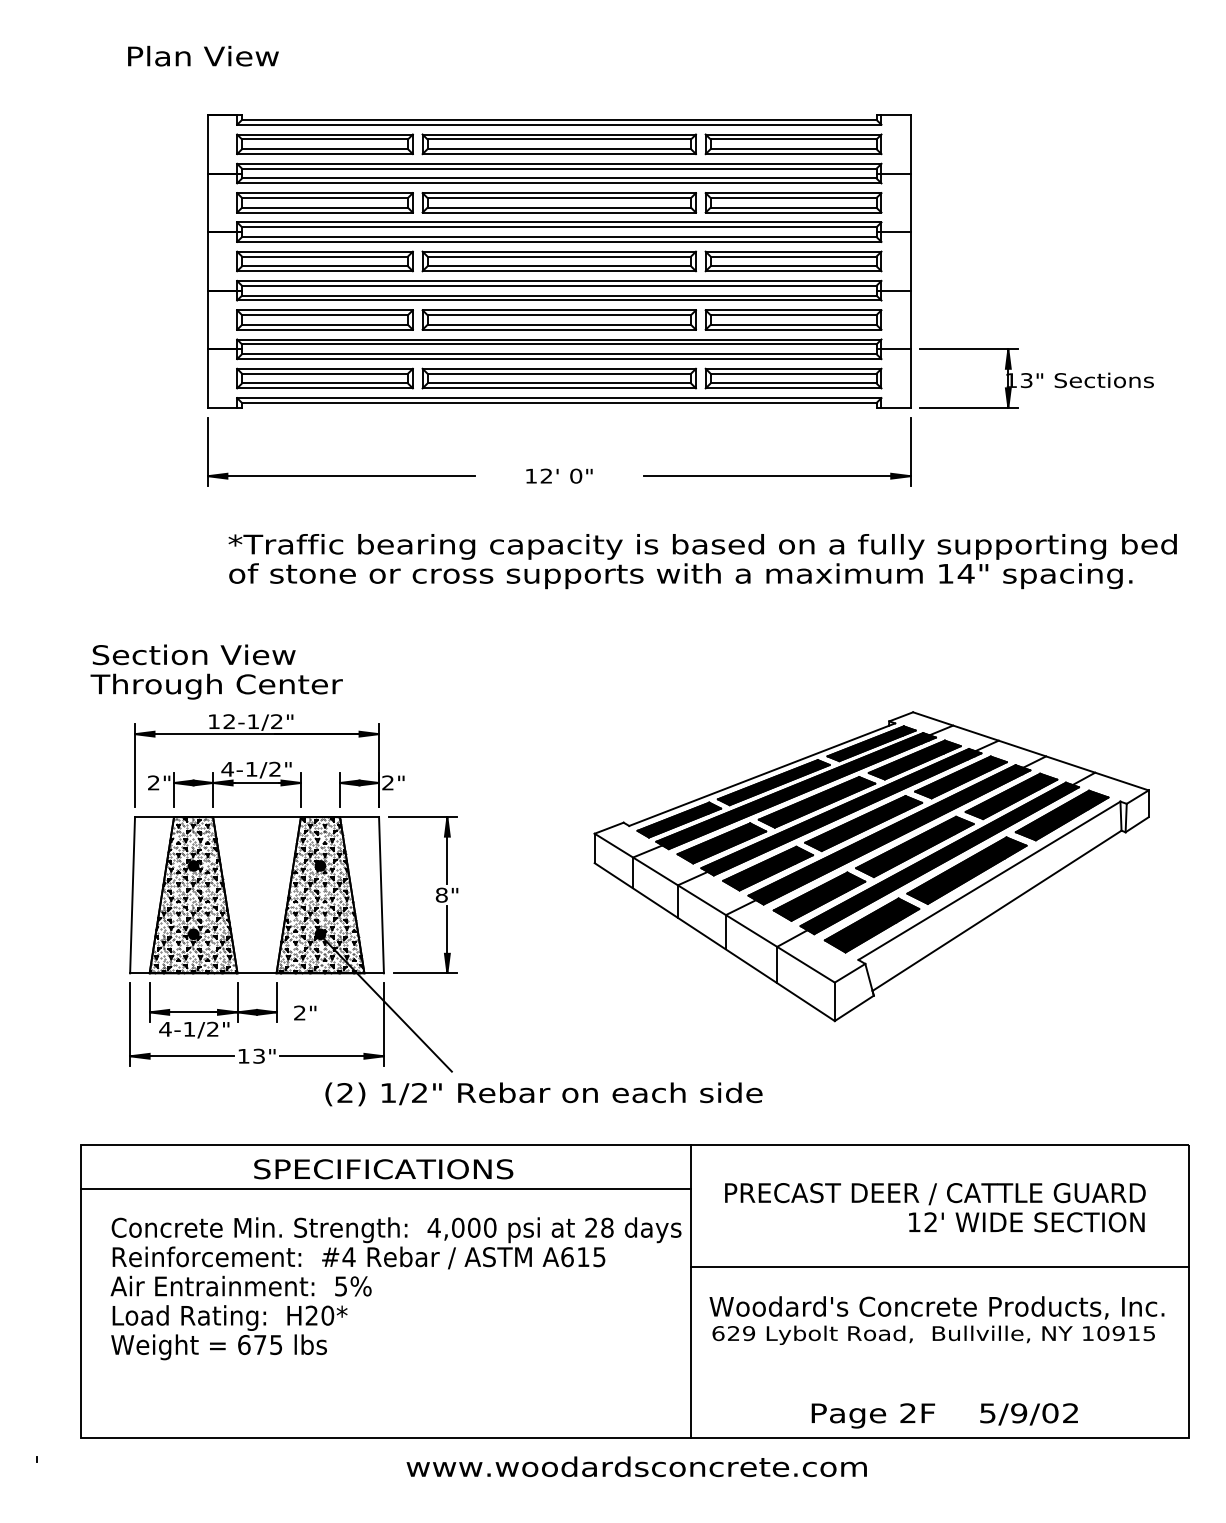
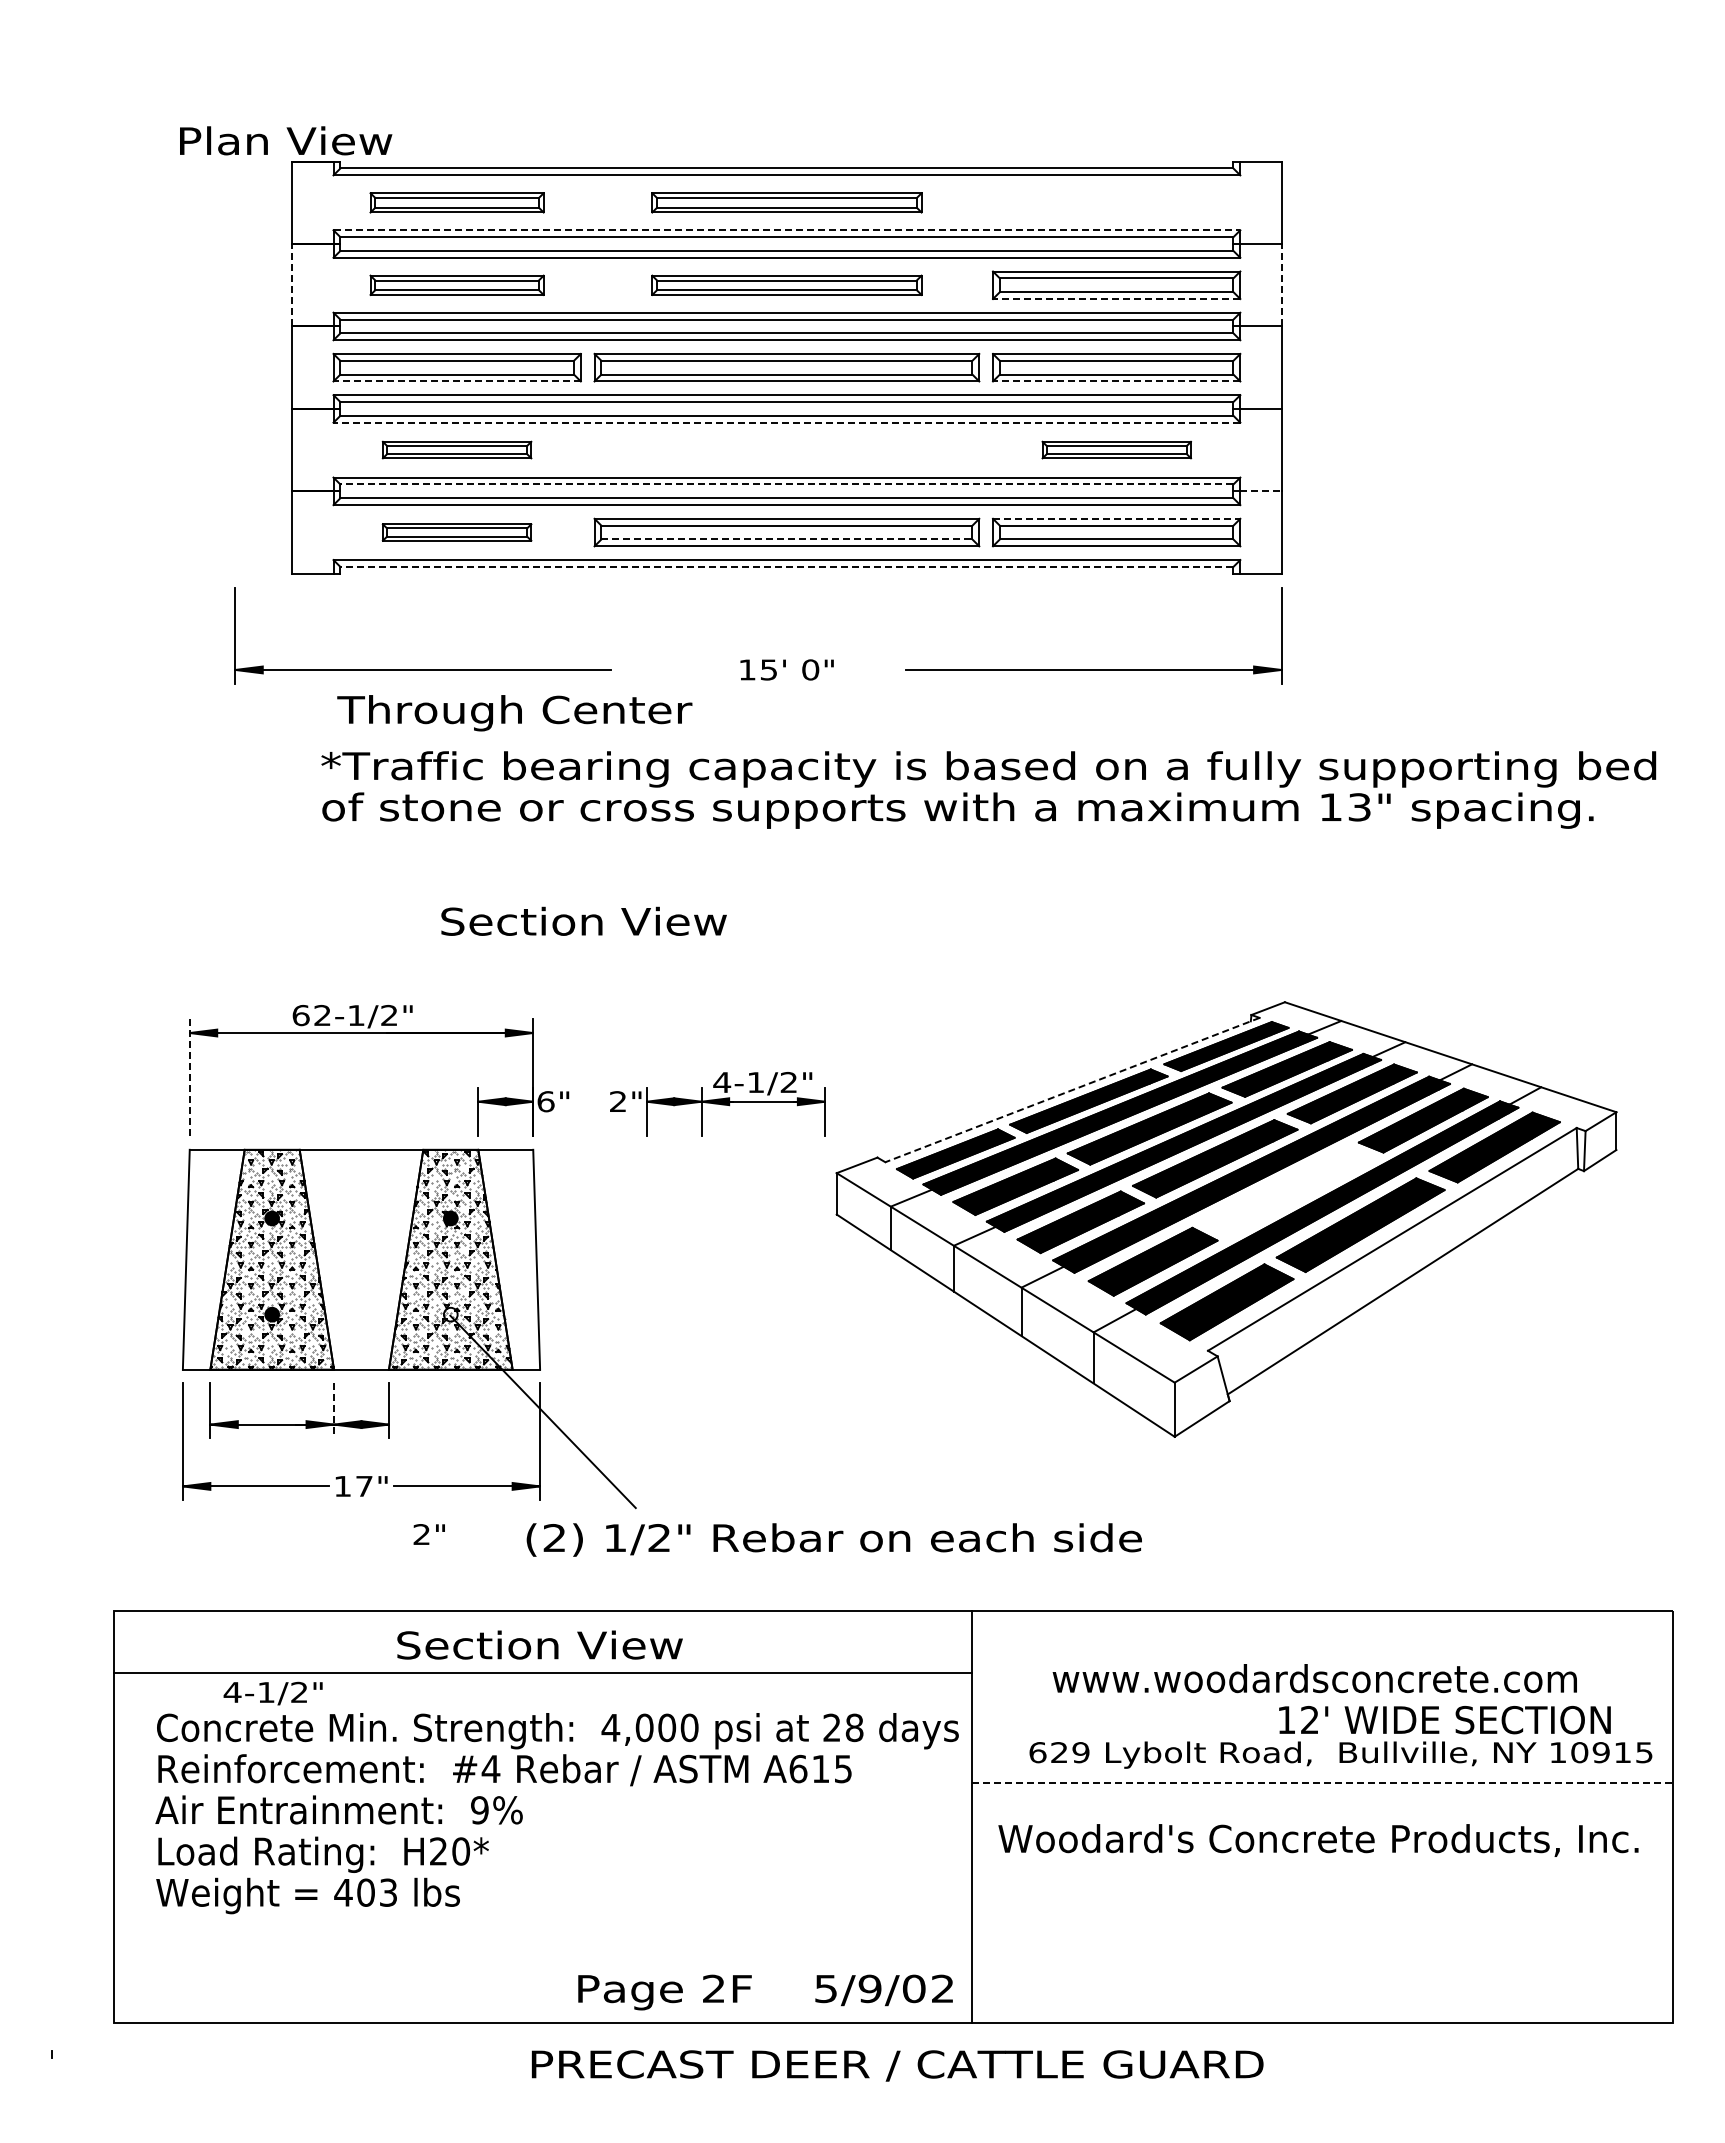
text: (203, 55) -> (286, 140), moved
part: (324, 144) -> (456, 202), size x0.7
part: (559, 144) -> (786, 202), size x0.7
part: (793, 144) -> (1116, 202), removed
line: (559, 163) -> (787, 230), solid -> dashed
line: (208, 202) -> (292, 284), solid -> dashed
line: (910, 202) -> (1281, 284), solid -> dashed
part: (324, 203) -> (456, 285), size x0.7
part: (559, 203) -> (786, 285), size x0.7
line: (793, 212) -> (1116, 299), solid -> dashed
line: (325, 271) -> (457, 381), solid -> dashed
line: (793, 271) -> (1116, 381), solid -> dashed
line: (559, 300) -> (786, 422), solid -> dashed
part: (324, 319) -> (456, 449), size x0.6
part: (559, 319) -> (786, 449), removed
part: (793, 319) -> (1116, 449), size x0.6
line: (559, 344) -> (786, 484), solid -> dashed
line: (895, 349) -> (1260, 491), solid -> dashed
line: (793, 368) -> (1116, 518), solid -> dashed
part: (324, 378) -> (456, 532), size x0.6
part: (1036, 378) -> (1458, 532), removed
line: (559, 383) -> (787, 539), solid -> dashed
line: (559, 402) -> (786, 566), solid -> dashed
part: (340, 475) -> (422, 669), moved
text: (546, 475) -> (768, 669), 12' -> 15'
text: (966, 573) -> (1359, 807), 14" -> 13"
text: (193, 654) -> (583, 920), moved
text: (216, 686) -> (514, 713), moved
text: (213, 721) -> (300, 1015), 12-1/2" -> 62-1/2"
line: (134, 765) -> (189, 1077), solid -> dashed
line: (762, 774) -> (1072, 1090), solid -> dashed
text: (387, 782) -> (545, 1101), 2" -> 6"
part: (224, 784) -> (717, 1104), moved
part: (914, 846) -> (1287, 1191), removed
part: (436, 897) -> (613, 1262), removed
fill: (320, 934) -> (450, 1314), removed
line: (237, 1003) -> (334, 1411), solid -> dashed
text: (304, 1013) -> (428, 1534), moved
text: (193, 1030) -> (272, 1693), moved
text: (259, 1056) -> (364, 1486), 13" -> 17"
text: (543, 1094) -> (833, 1539), moved
text: (383, 1168) -> (539, 1644), SPECIFICATIONS -> Section View
text: (935, 1194) -> (1316, 1680), PRECAST DEER / CATTLE GUARD -> www.woodardsconcrete.com
line: (940, 1266) -> (1323, 1782), solid -> dashed
text: (340, 1286) -> (479, 1810), 5% -> 9%
text: (933, 1334) -> (1340, 1754), moved
text: (259, 1344) -> (365, 1892), 675 -> 403
text: (944, 1415) -> (765, 1992), moved
text: (637, 1467) -> (897, 2065), www.woodardsconcrete.com -> PRECAST DEER / CATTLE GUARD

